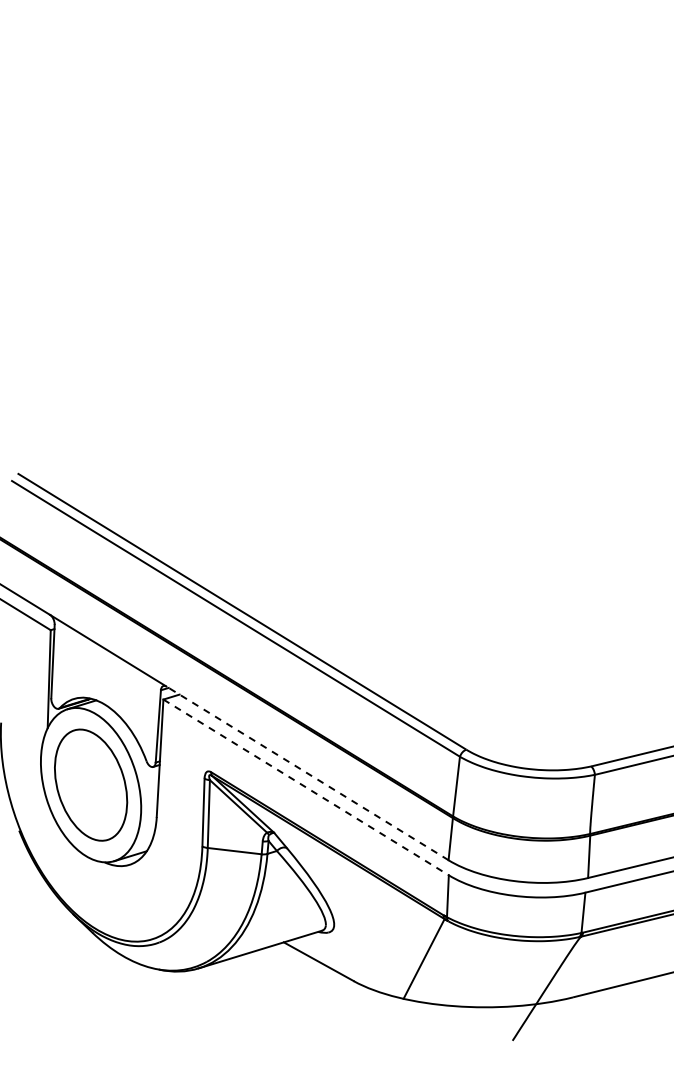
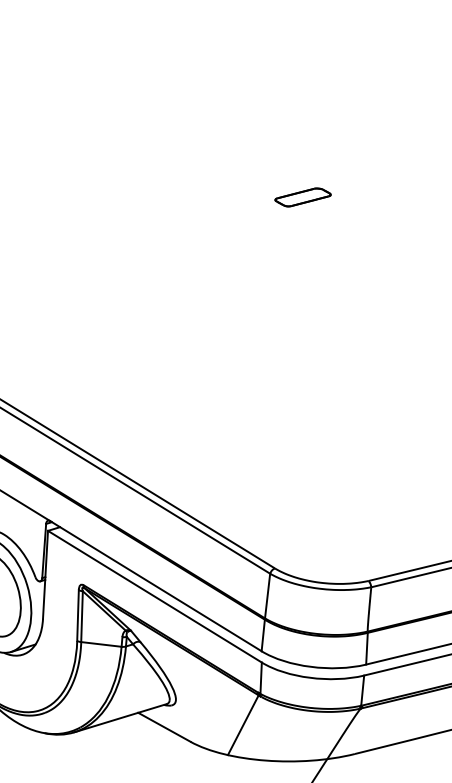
part: (503, 254) -> (302, 197), added
line: (307, 773) -> (155, 586), dashed -> solid
line: (306, 787) -> (155, 596), dashed -> solid

